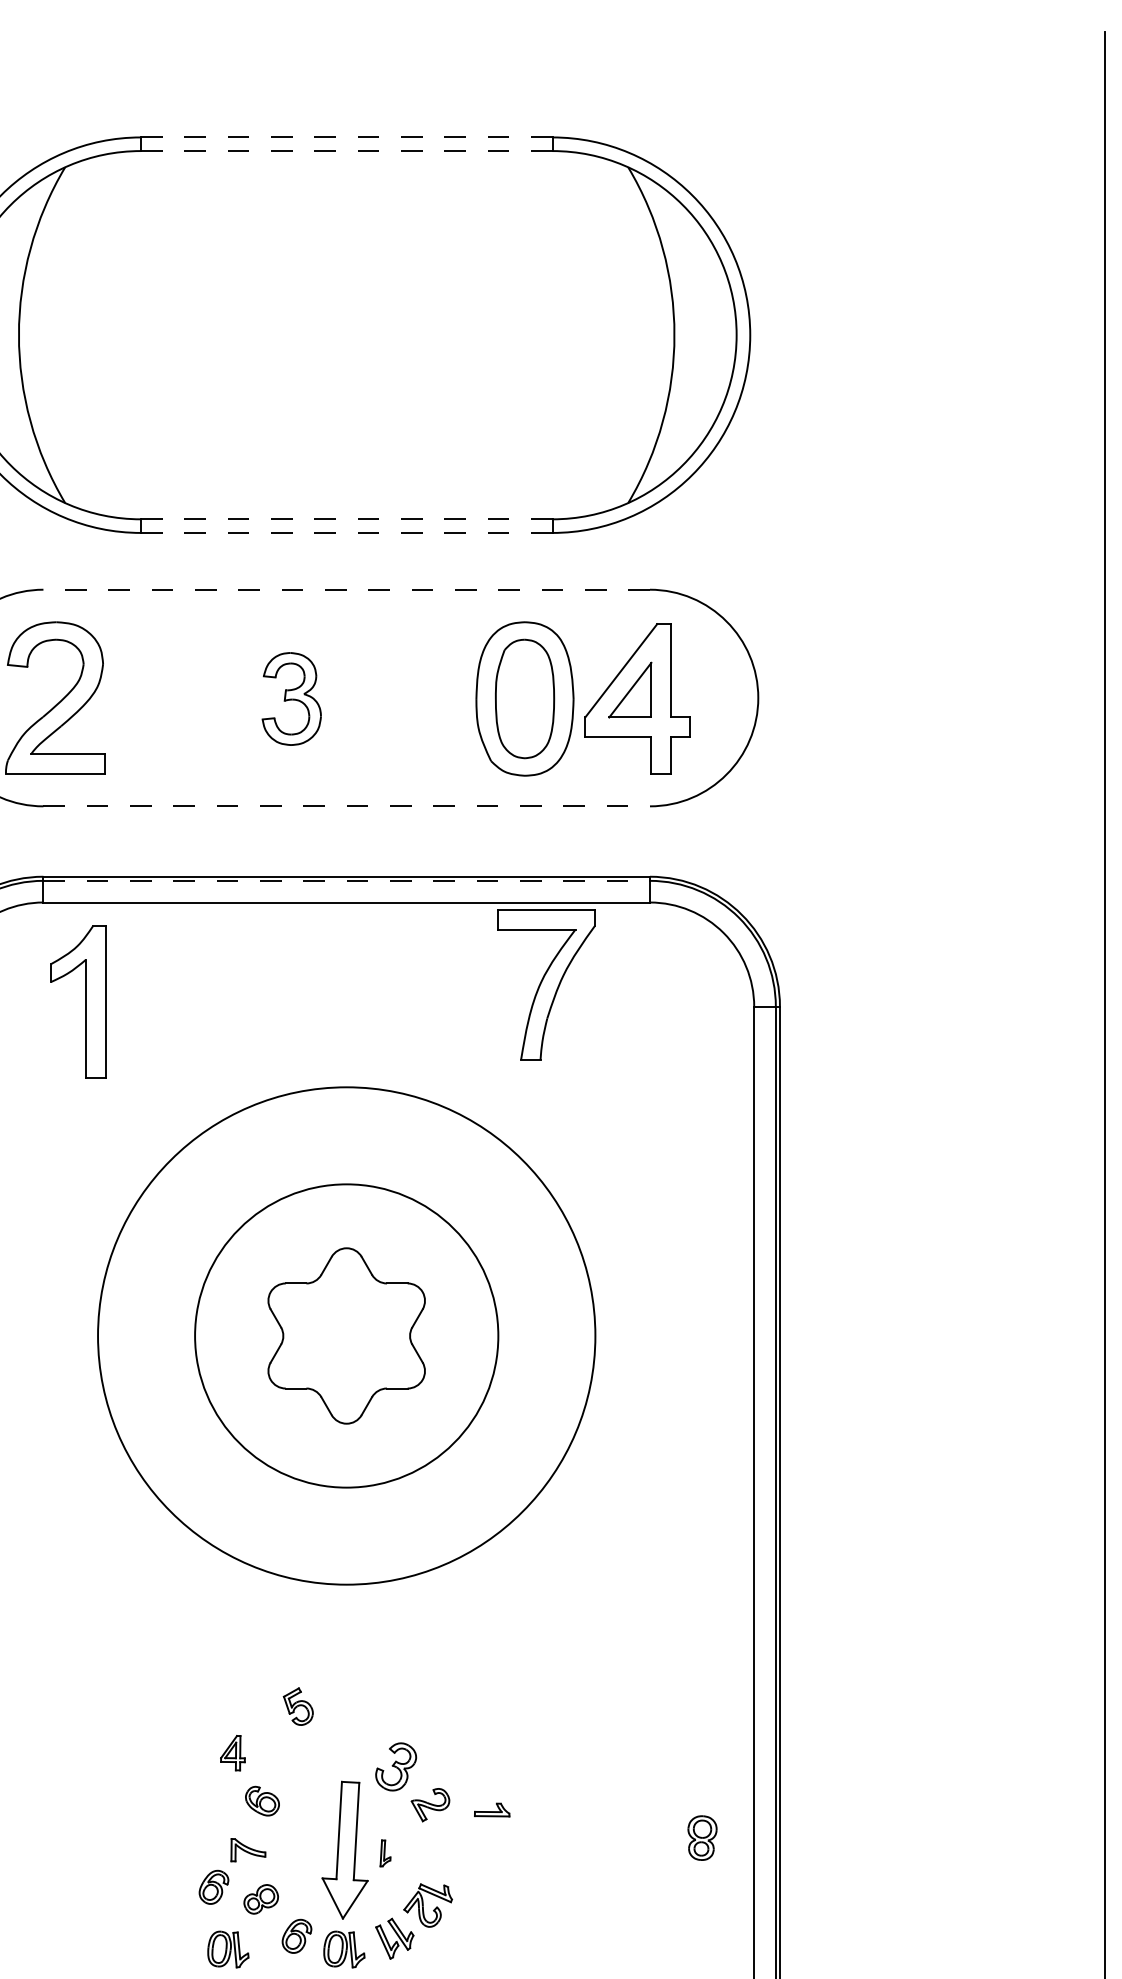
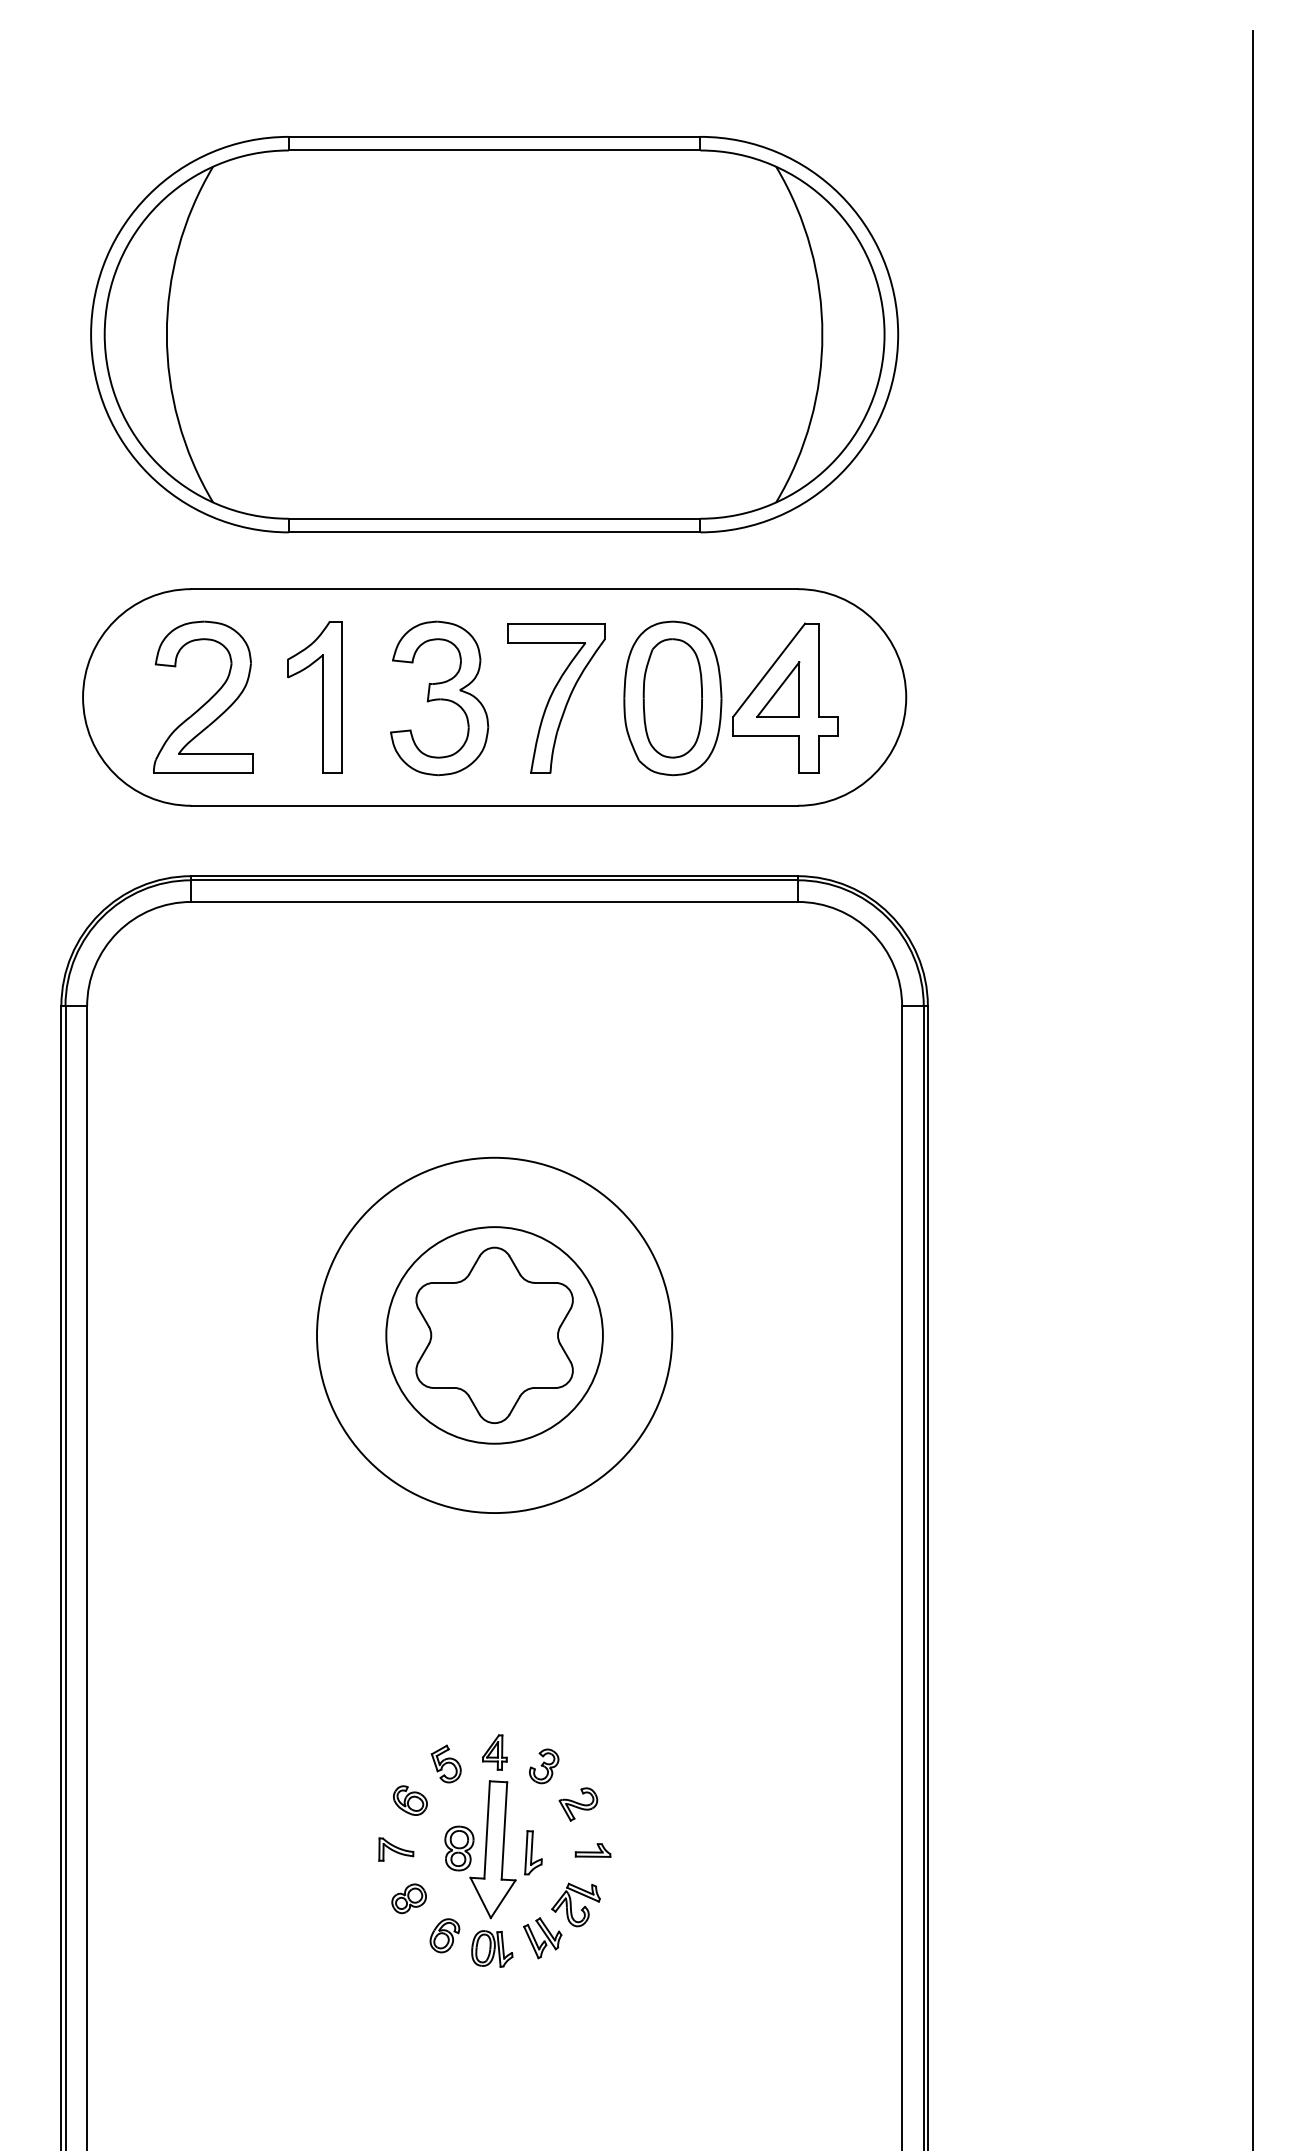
line: (346, 137) -> (494, 136), dashed -> solid
line: (346, 151) -> (494, 150), dashed -> solid
line: (346, 519) -> (494, 518), dashed -> solid
line: (346, 533) -> (494, 532), dashed -> solid
line: (346, 590) -> (494, 589), dashed -> solid
part: (291, 699) -> (439, 698), size x1.67
line: (347, 806) -> (495, 805), dashed -> solid
line: (347, 881) -> (495, 880), dashed -> solid
part: (546, 985) -> (556, 698), moved
part: (85, 1002) -> (322, 697), moved
circle: (346, 1336) -> (494, 1335), size x0.71
circle: (346, 1336) -> (494, 1335), size x0.71
part: (297, 1706) -> (445, 1763), moved
part: (232, 1753) -> (494, 1752), moved
part: (396, 1767) -> (544, 1766), size x0.71
part: (491, 1810) -> (592, 1850), moved
part: (702, 1838) -> (459, 1848), moved
part: (385, 1853) -> (533, 1852), size x1.67
part: (213, 1887) -> (361, 1886), removed
part: (228, 1949) -> (376, 1948), removed

